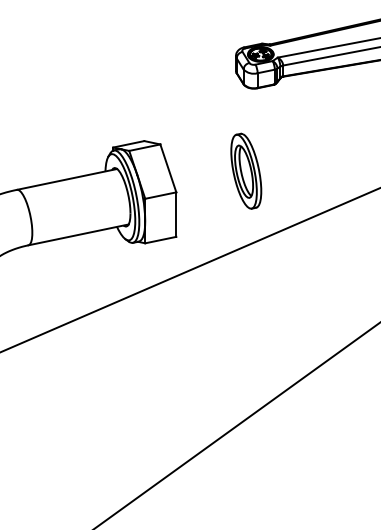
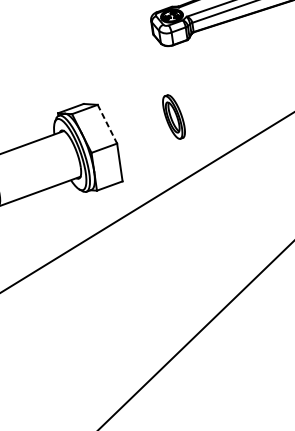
line: (168, 168) -> (107, 124), solid -> dashed
part: (246, 170) -> (174, 116), size x0.7

